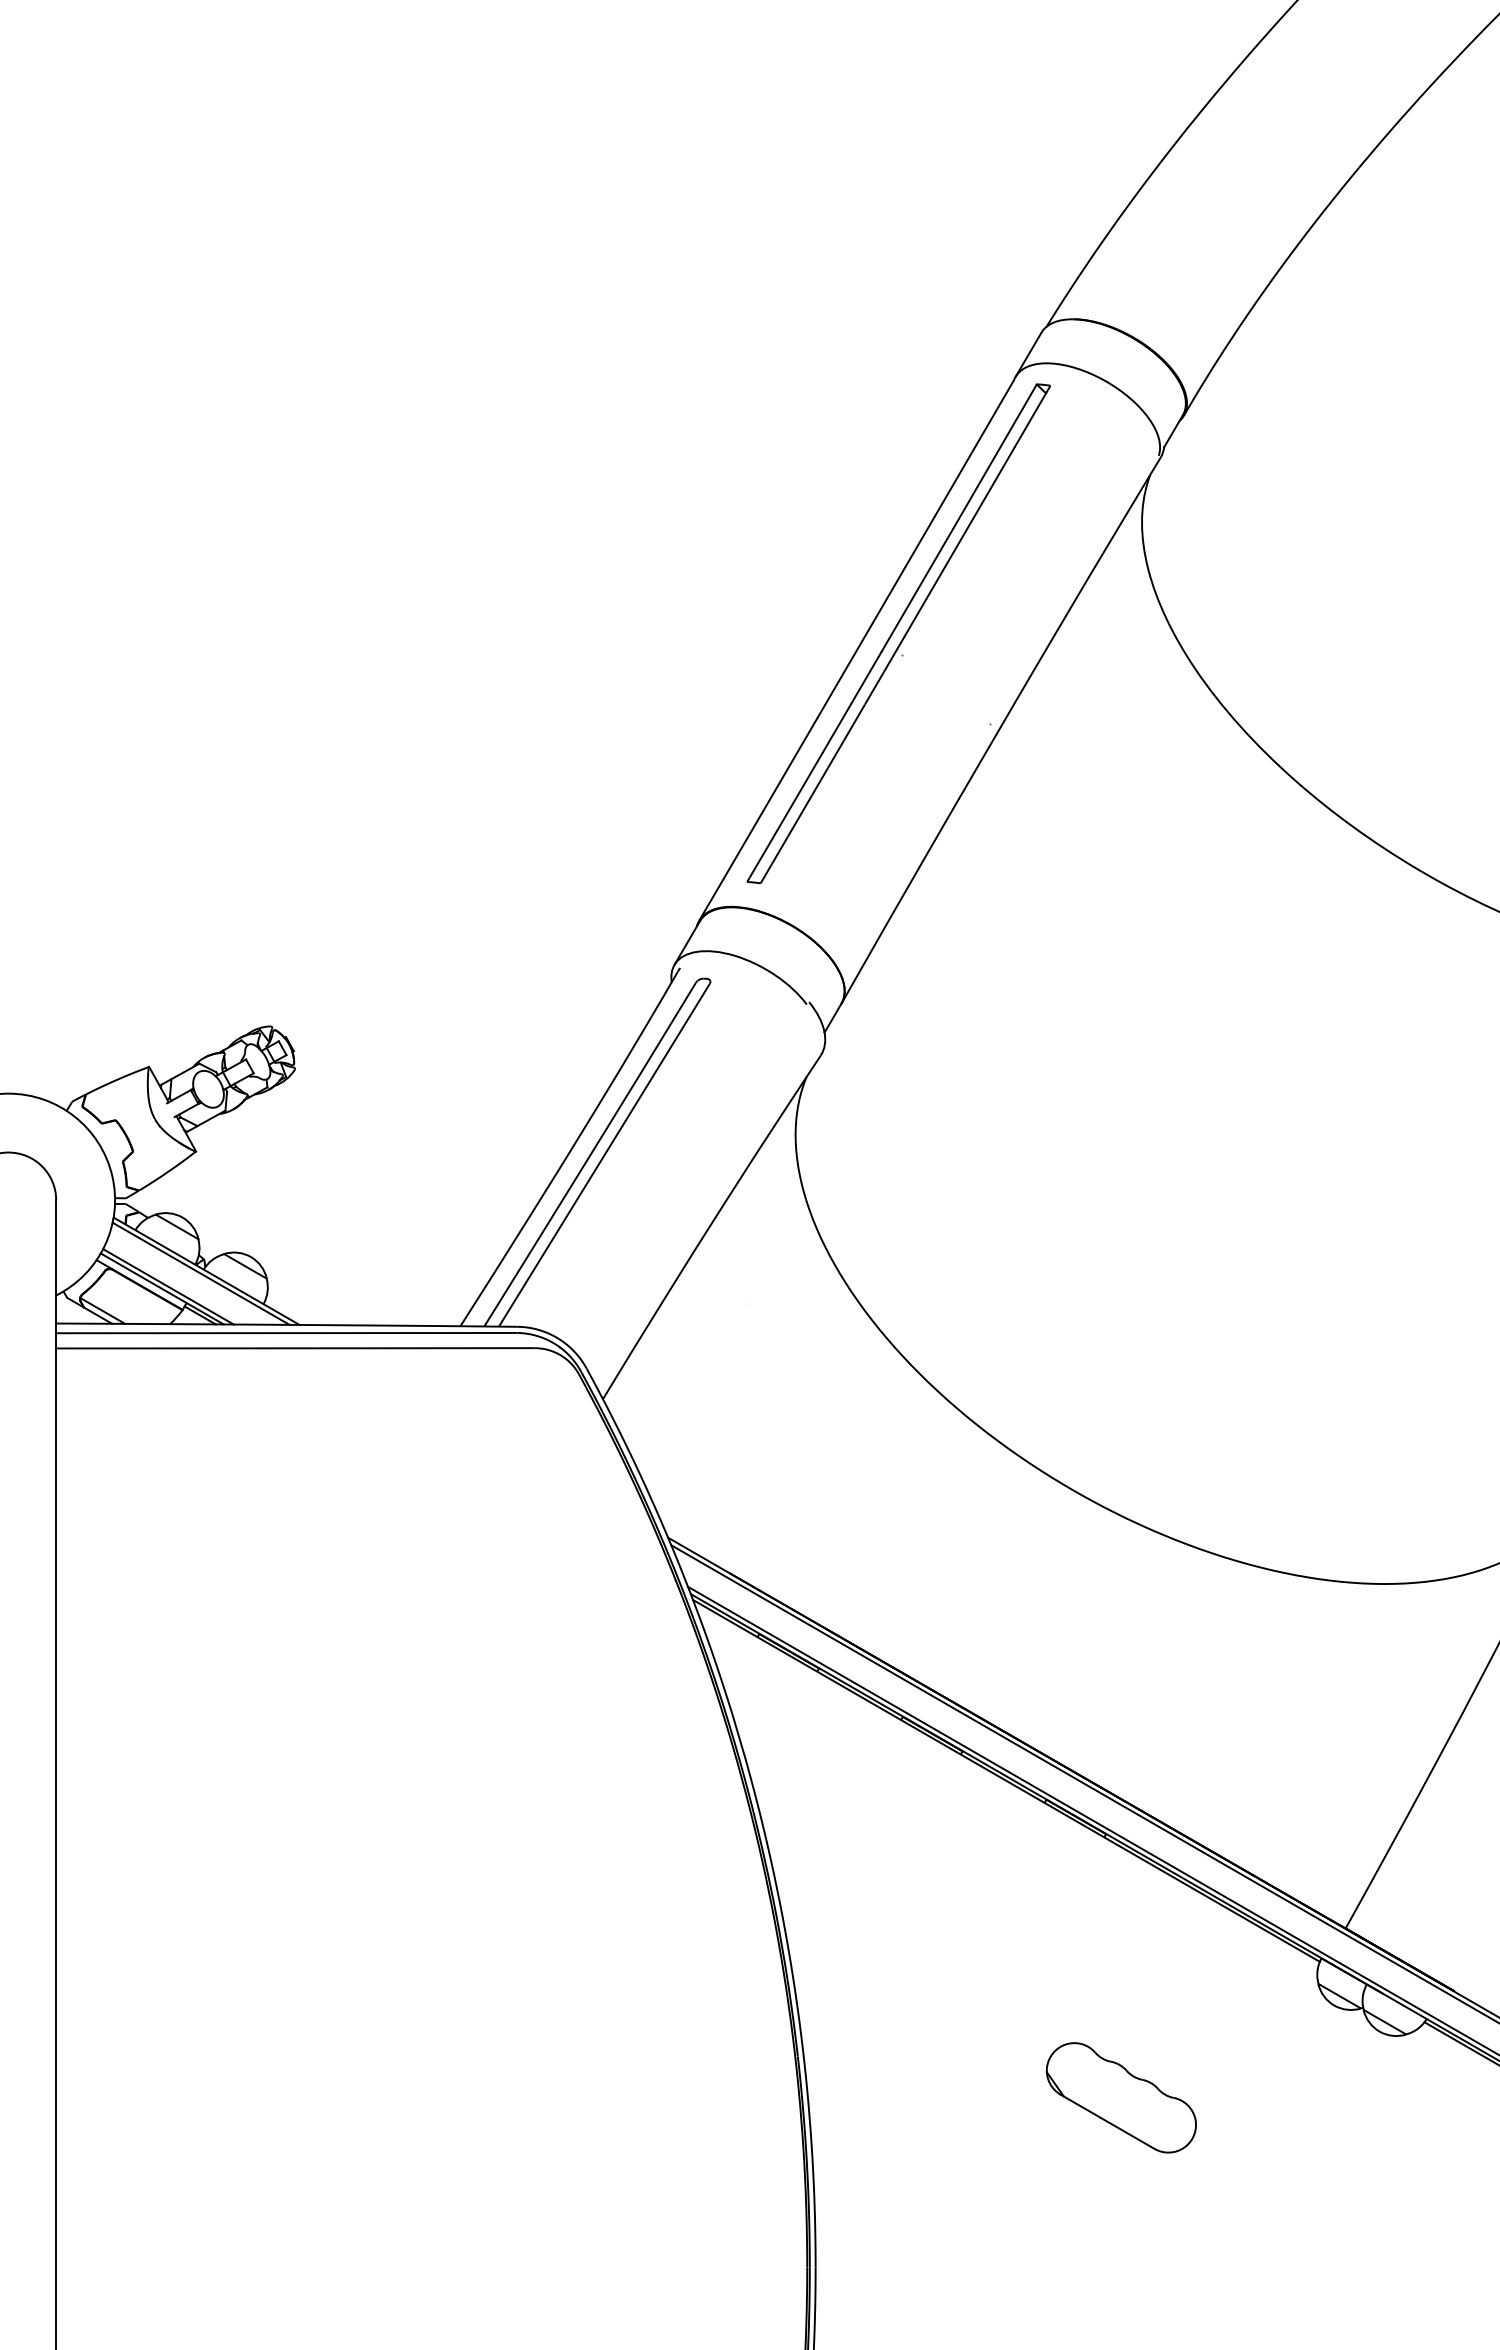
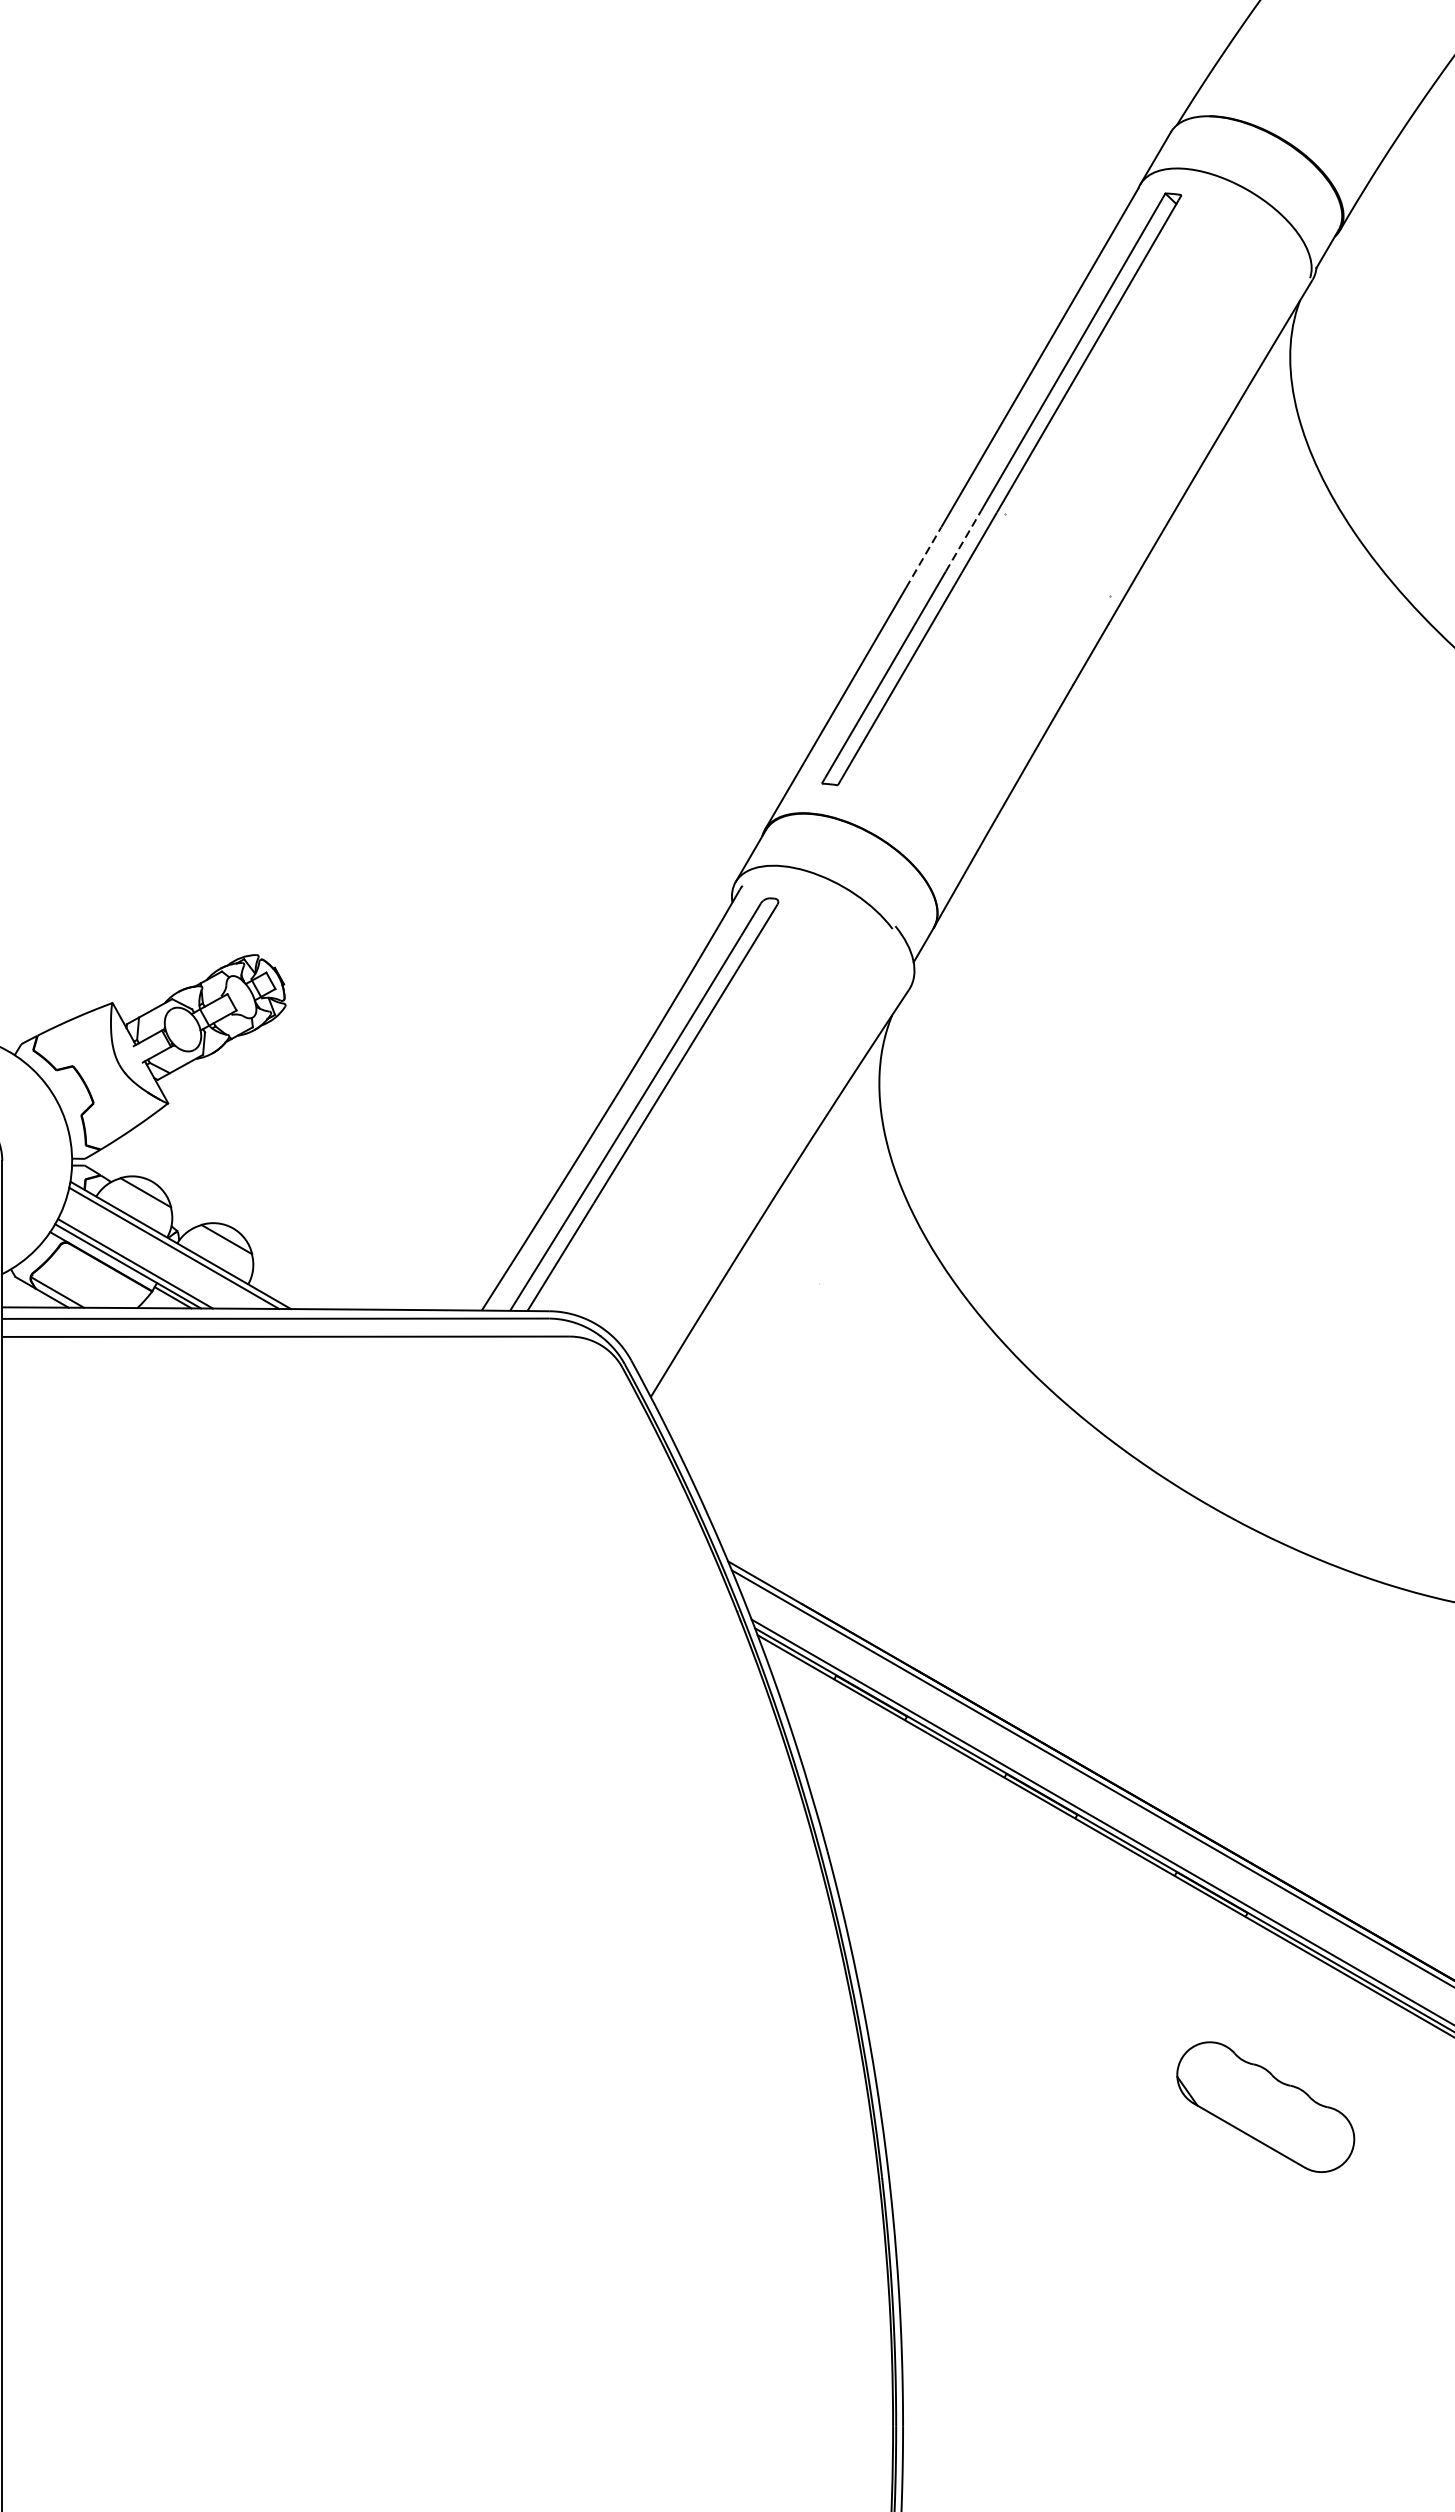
line: (866, 677) -> (963, 541), solid -> dashed
line: (832, 691) -> (923, 557), solid -> dashed
part: (1120, 2097) -> (1264, 2106), moved

